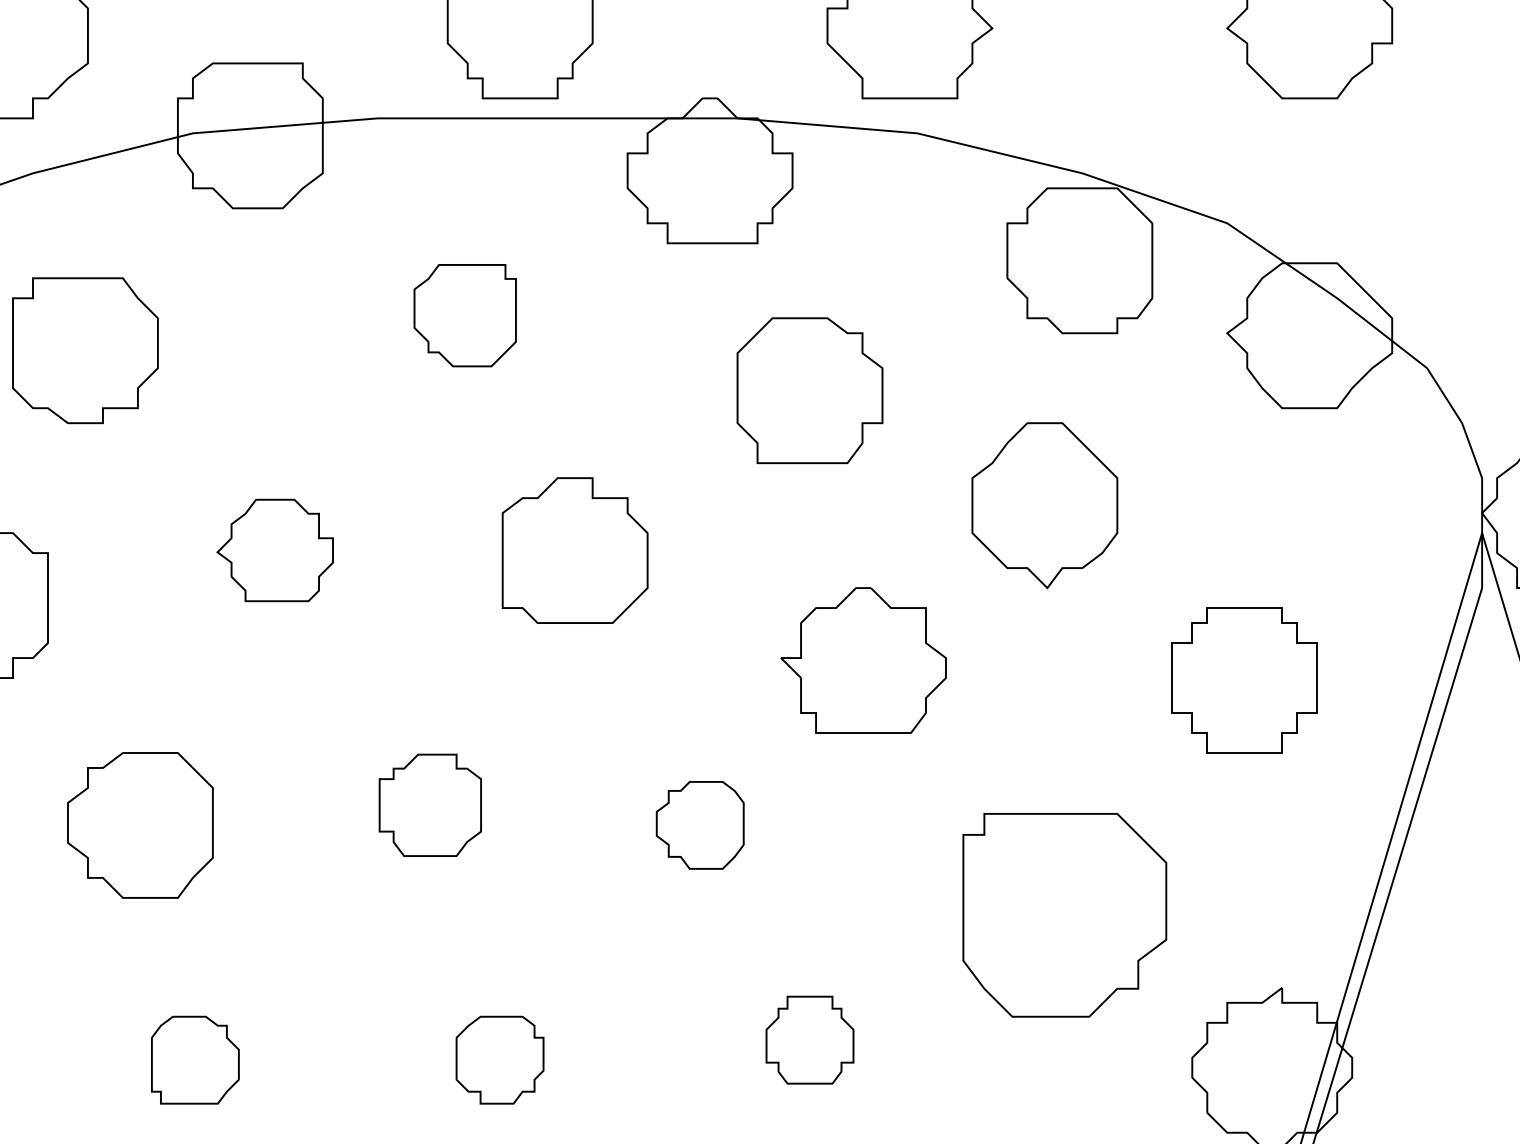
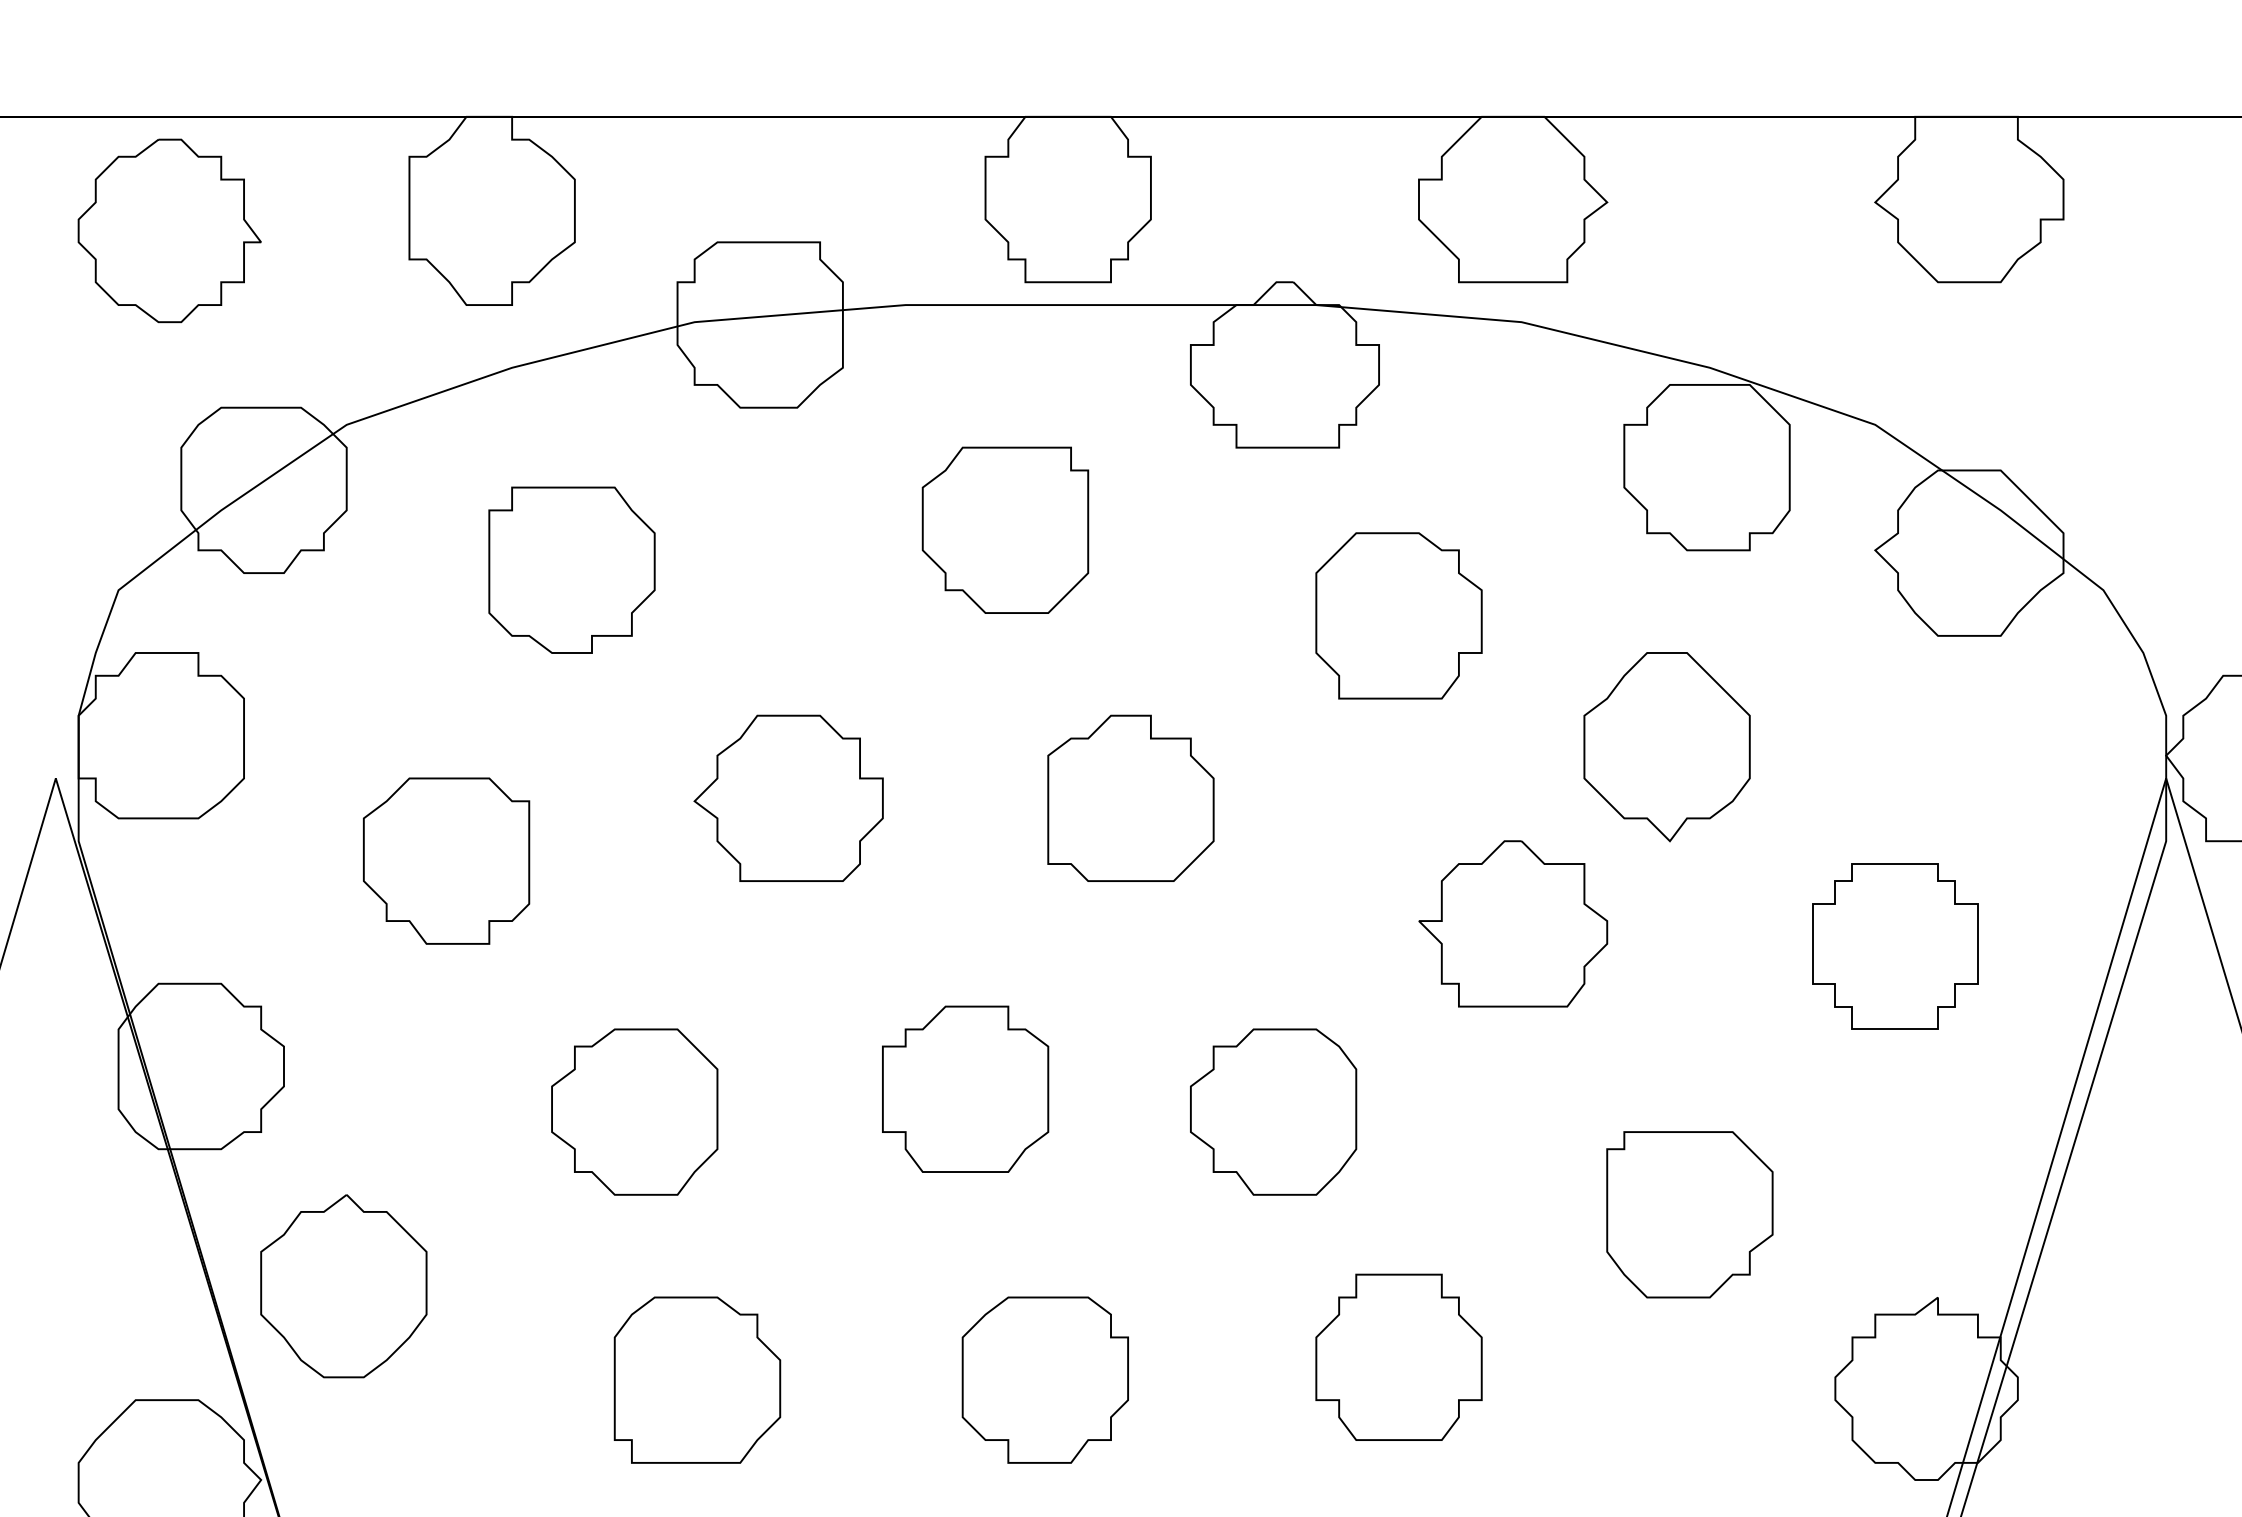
part: (465, 315) -> (1005, 529), size x1.43
part: (275, 549) -> (788, 797), size x1.43
part: (863, 660) -> (1513, 923), moved
part: (430, 804) -> (965, 1088), size x1.43
part: (700, 824) -> (1273, 1111), size x1.67
part: (1064, 915) -> (1689, 1214), size x0.71
part: (809, 1039) -> (1398, 1356), size x1.67
part: (195, 1059) -> (697, 1379), size x1.67
part: (499, 1059) -> (1044, 1379), size x1.67

